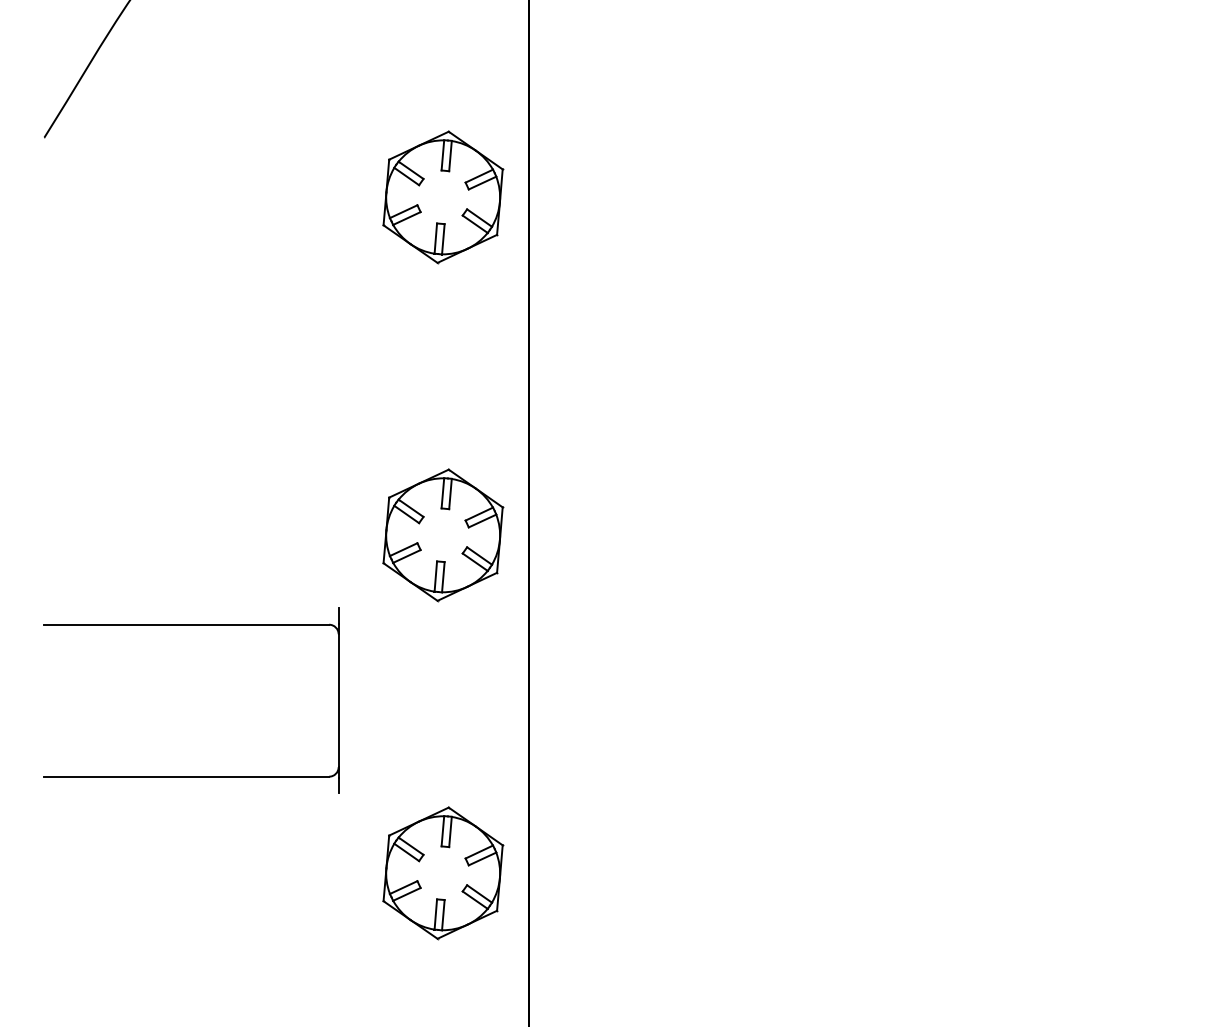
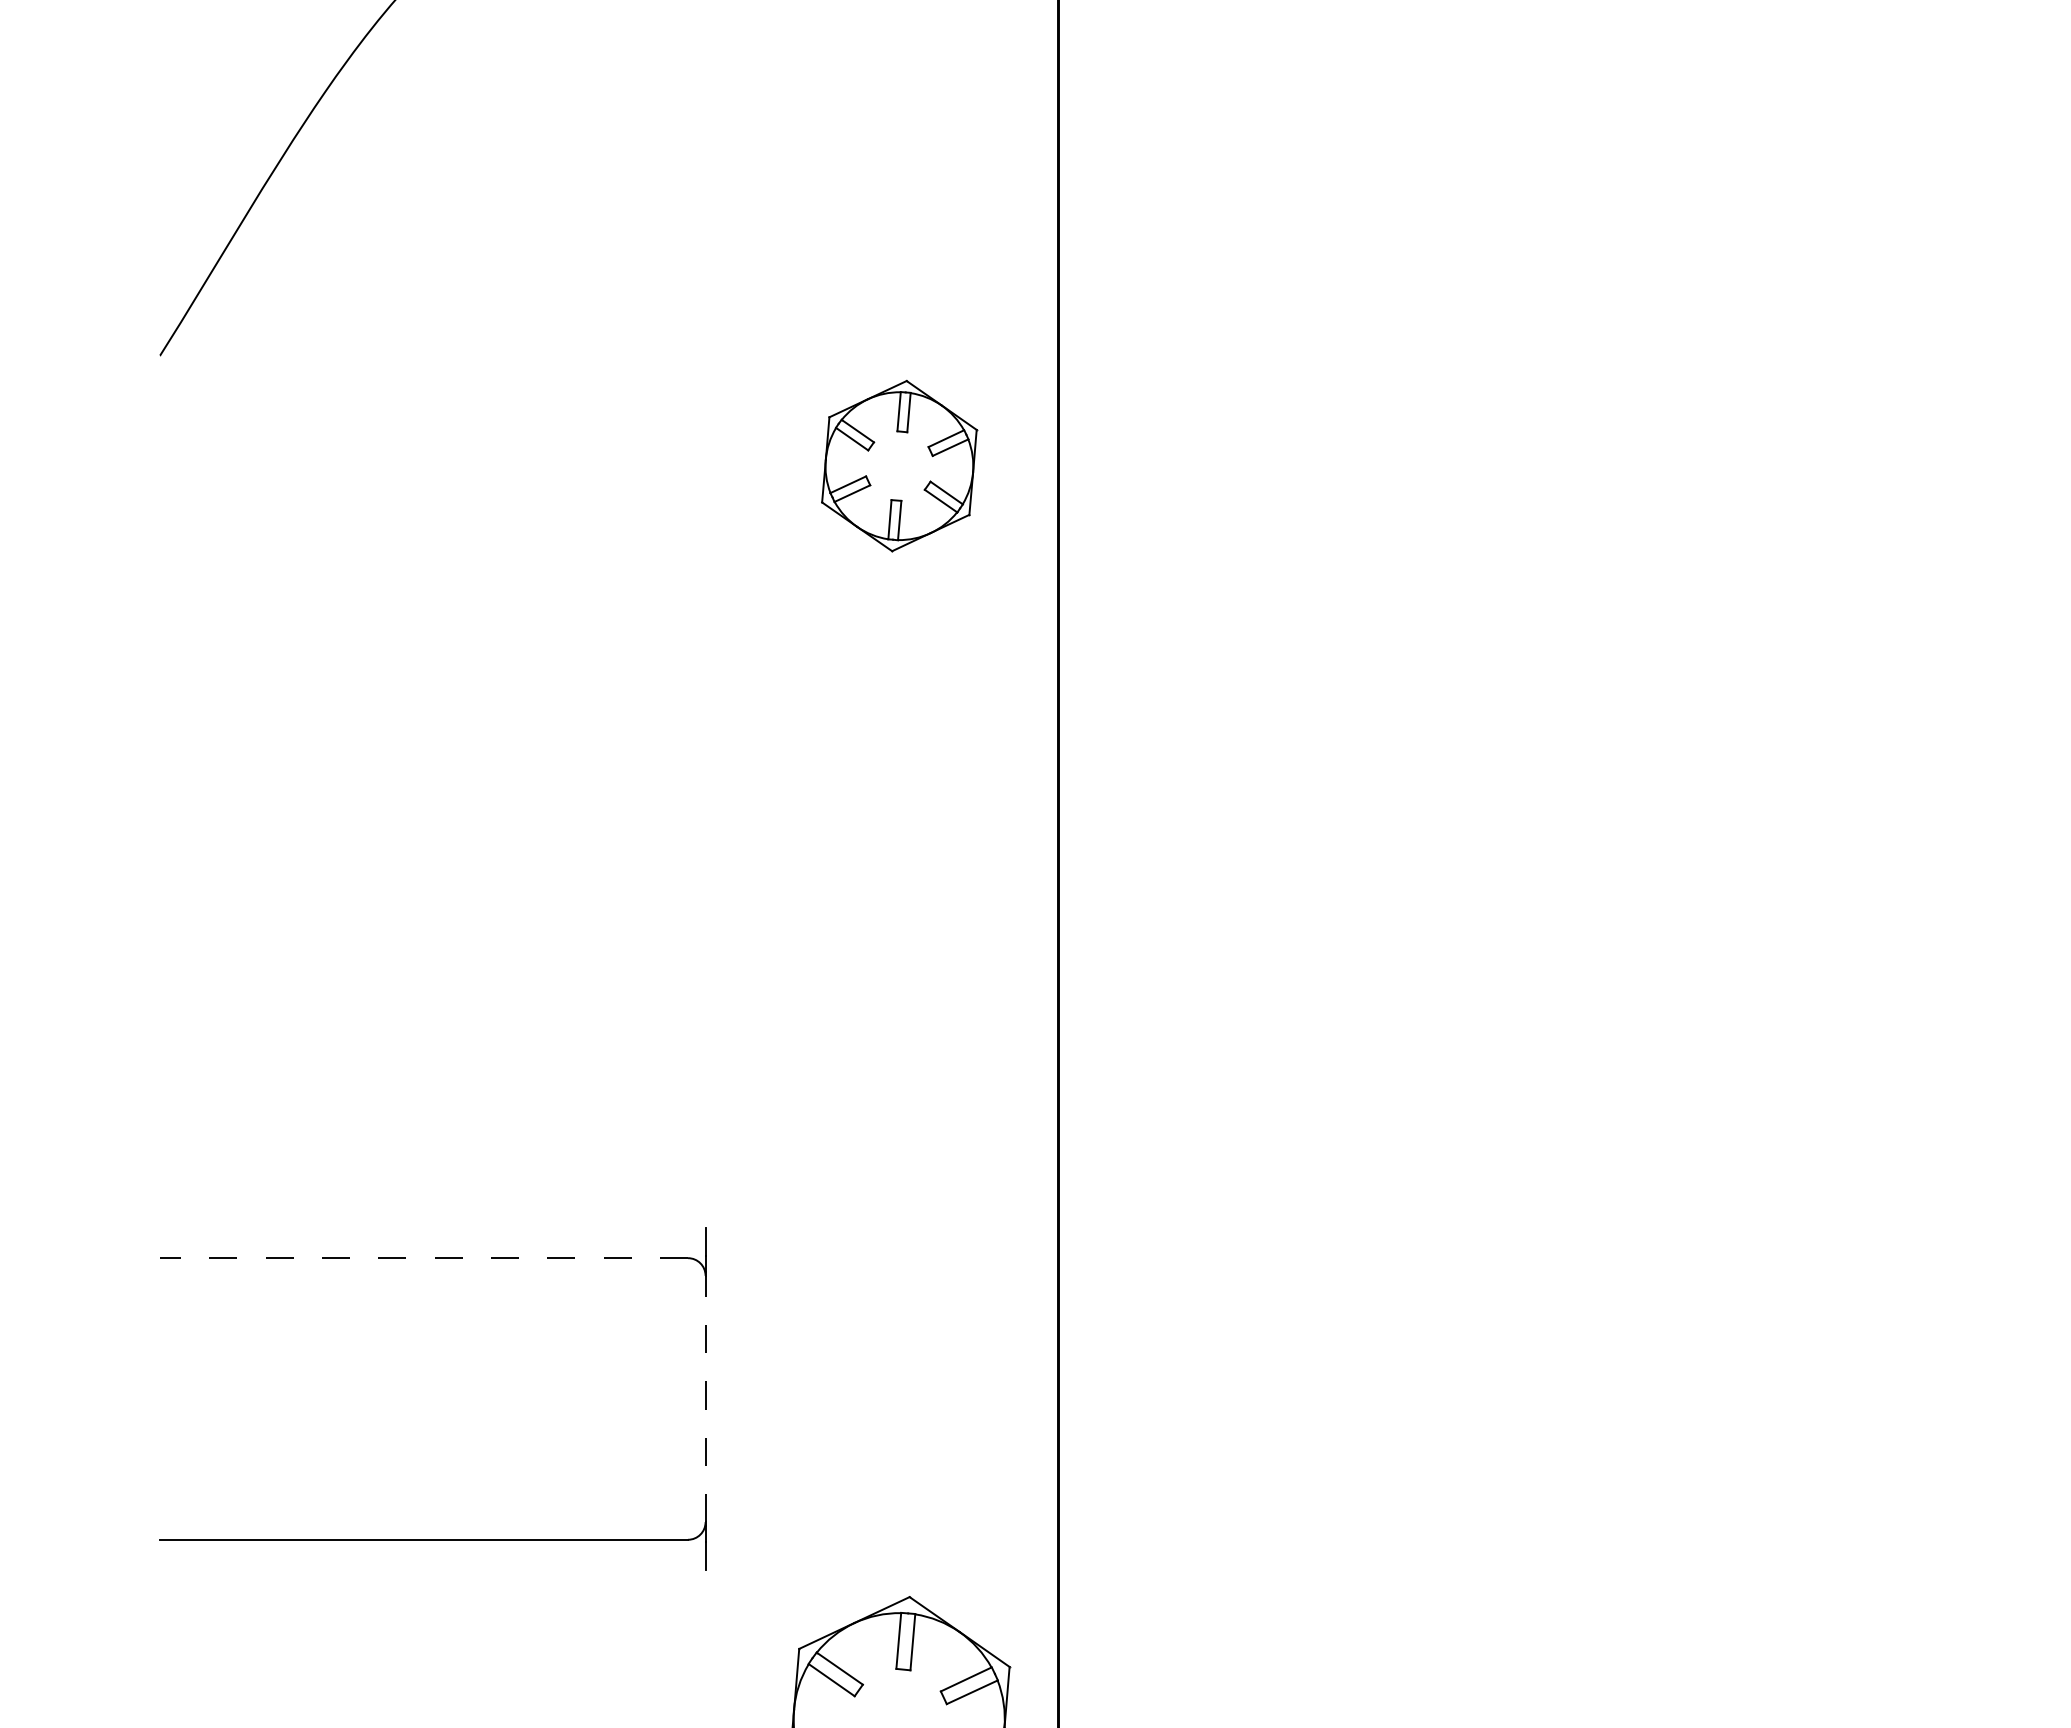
part: (443, 197) -> (899, 466), size x0.7
part: (443, 535) -> (899, 1092), removed
line: (186, 624) -> (423, 1257), solid -> dashed
line: (338, 700) -> (705, 1398), solid -> dashed

